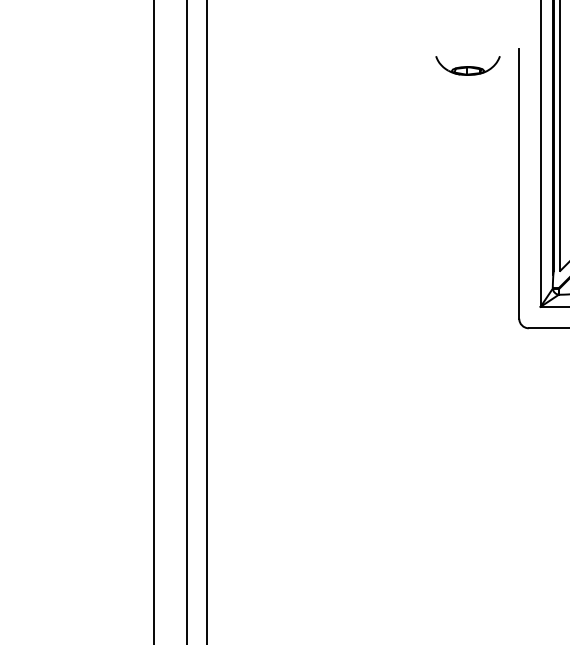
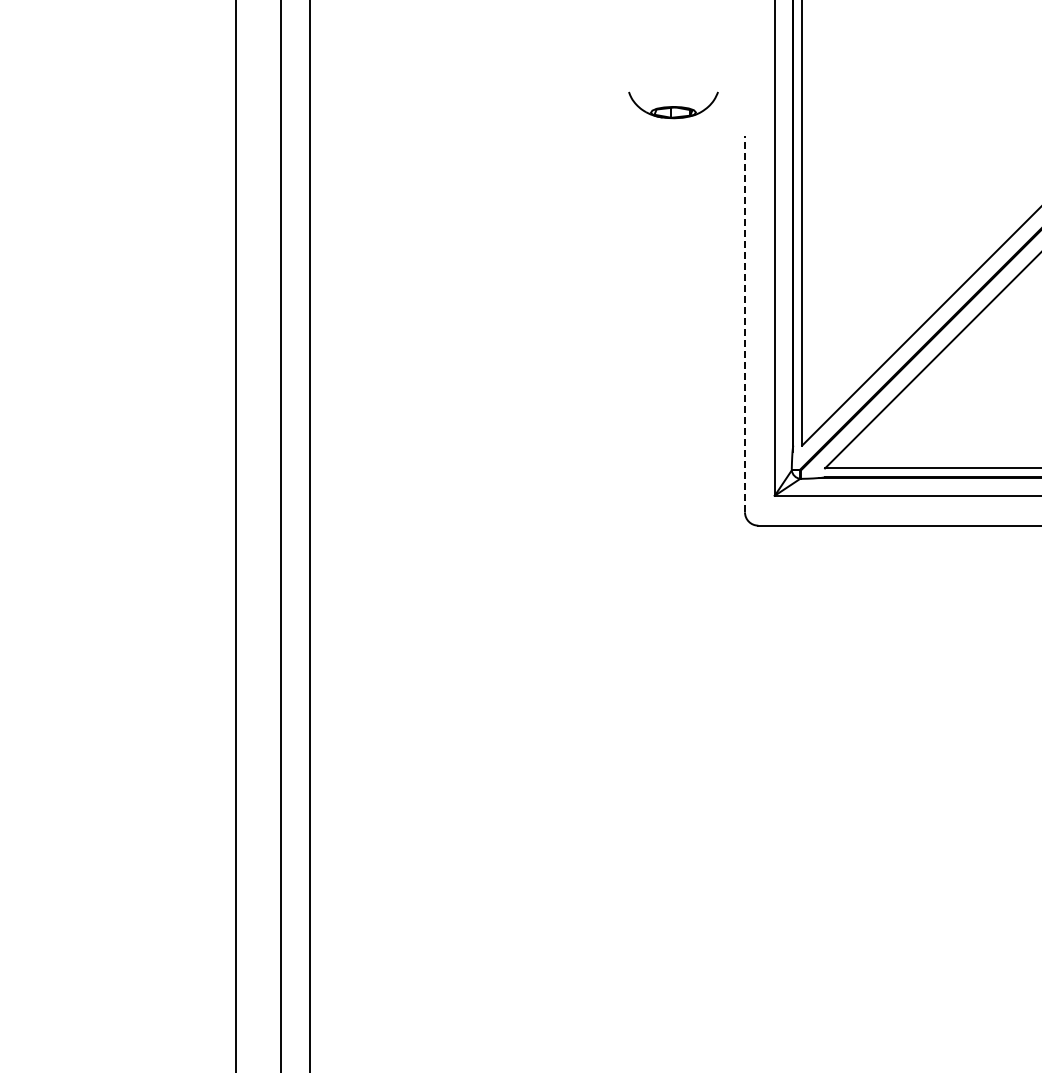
part: (468, 65) -> (673, 105), moved
line: (518, 183) -> (744, 323), solid -> dashed

